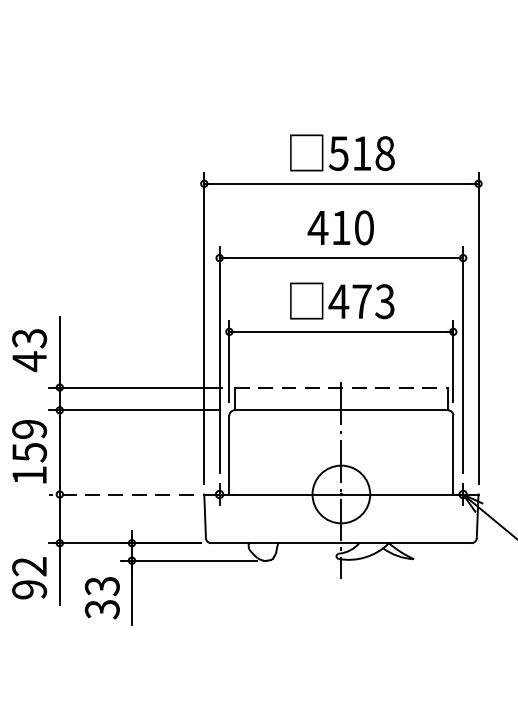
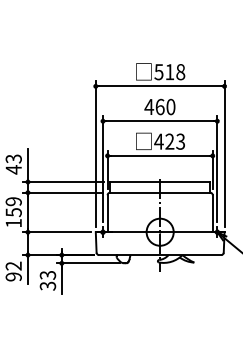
text: (339, 226) -> (159, 106), 410 -> 460
text: (361, 301) -> (169, 141), 473 -> 423
line: (342, 388) -> (160, 182), dashed -> solid
line: (120, 495) -> (56, 232), dashed -> solid

